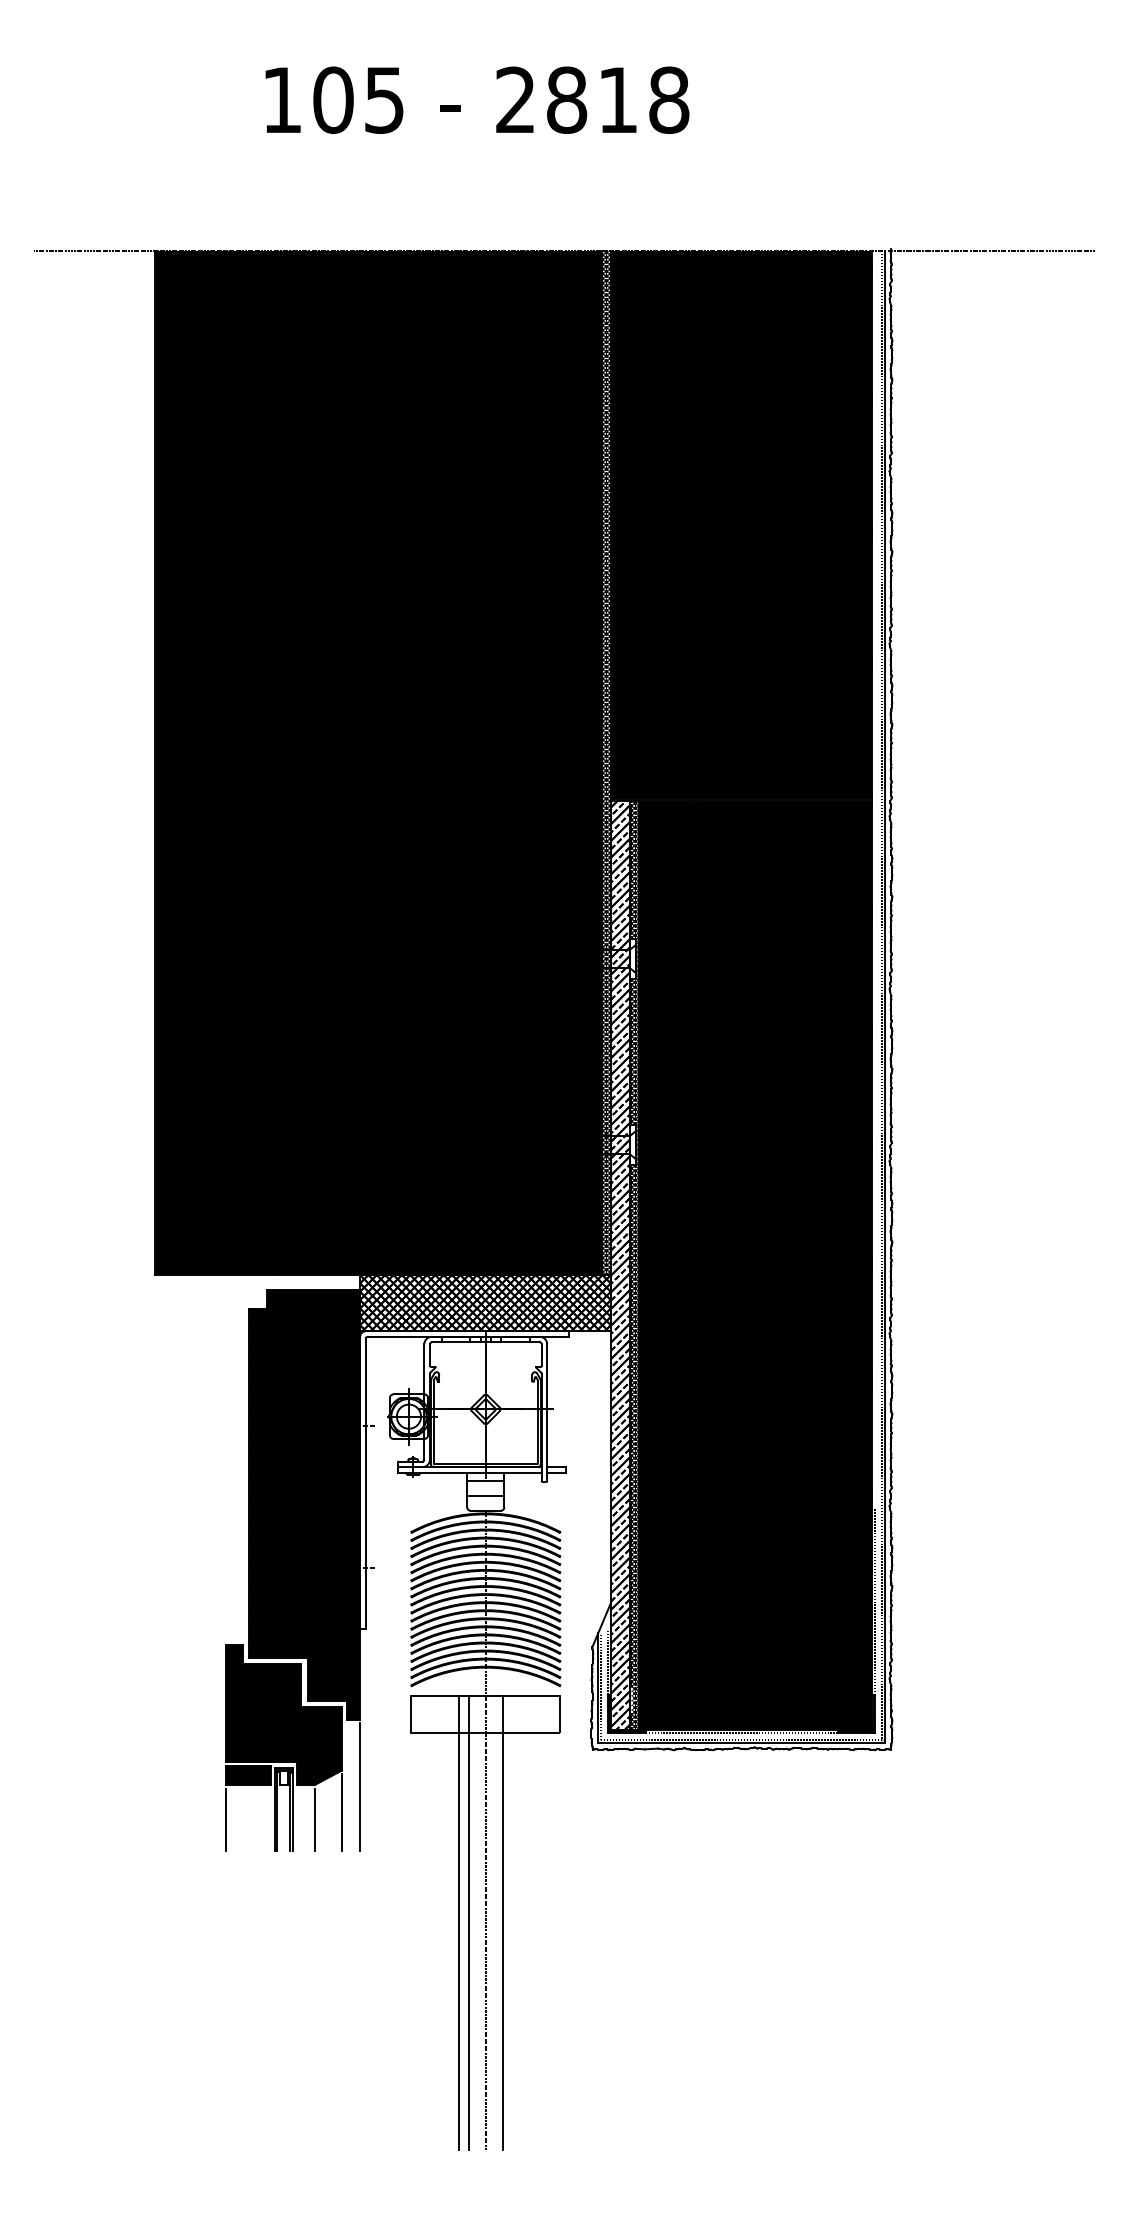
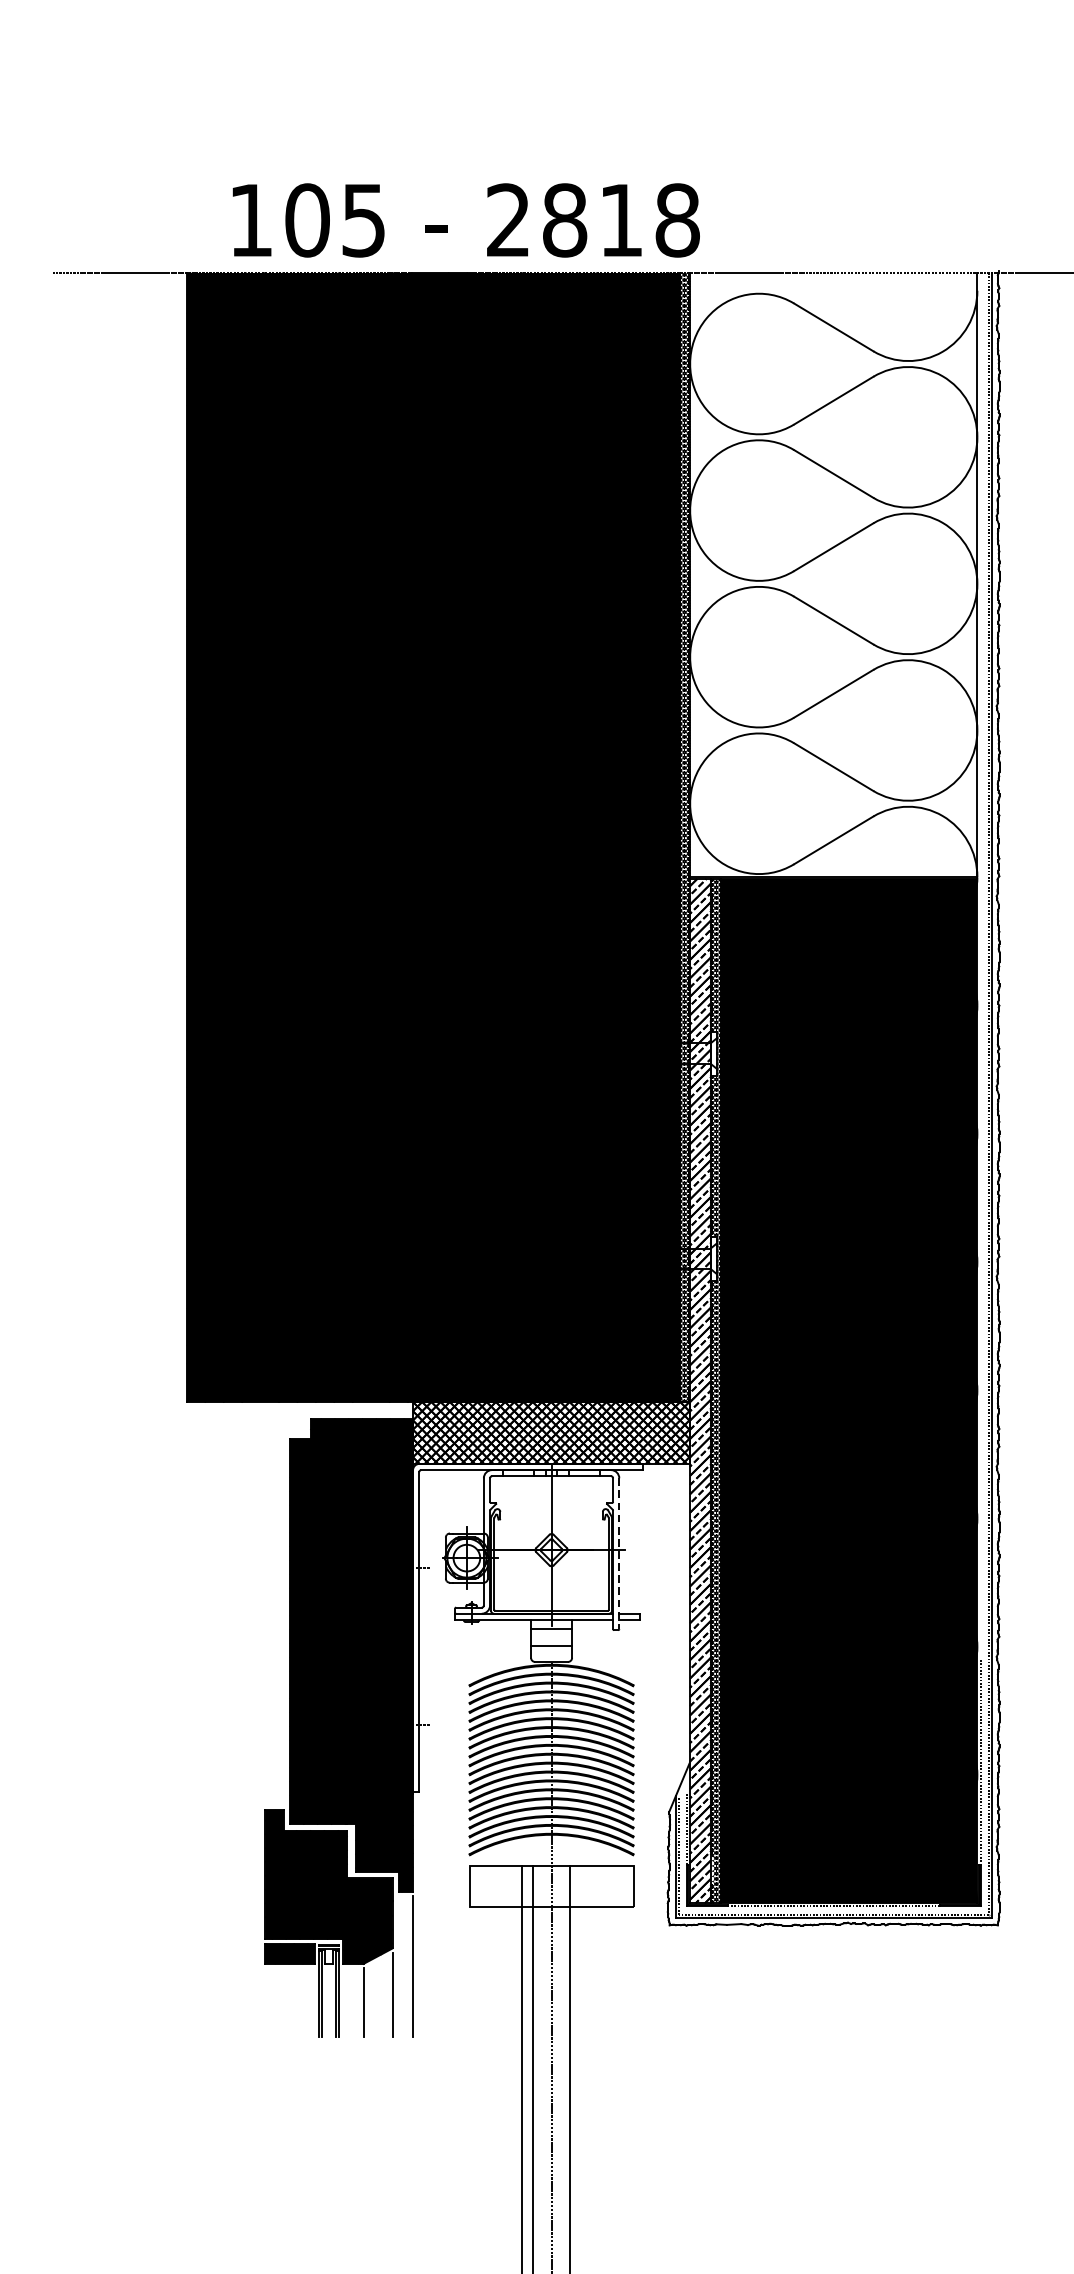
text: (477, 99) -> (466, 219), moved
fill: (741, 524) -> (833, 574), removed
line: (547, 1413) -> (619, 1554), solid -> dashed
line: (226, 1819) -> (265, 2002), removed

